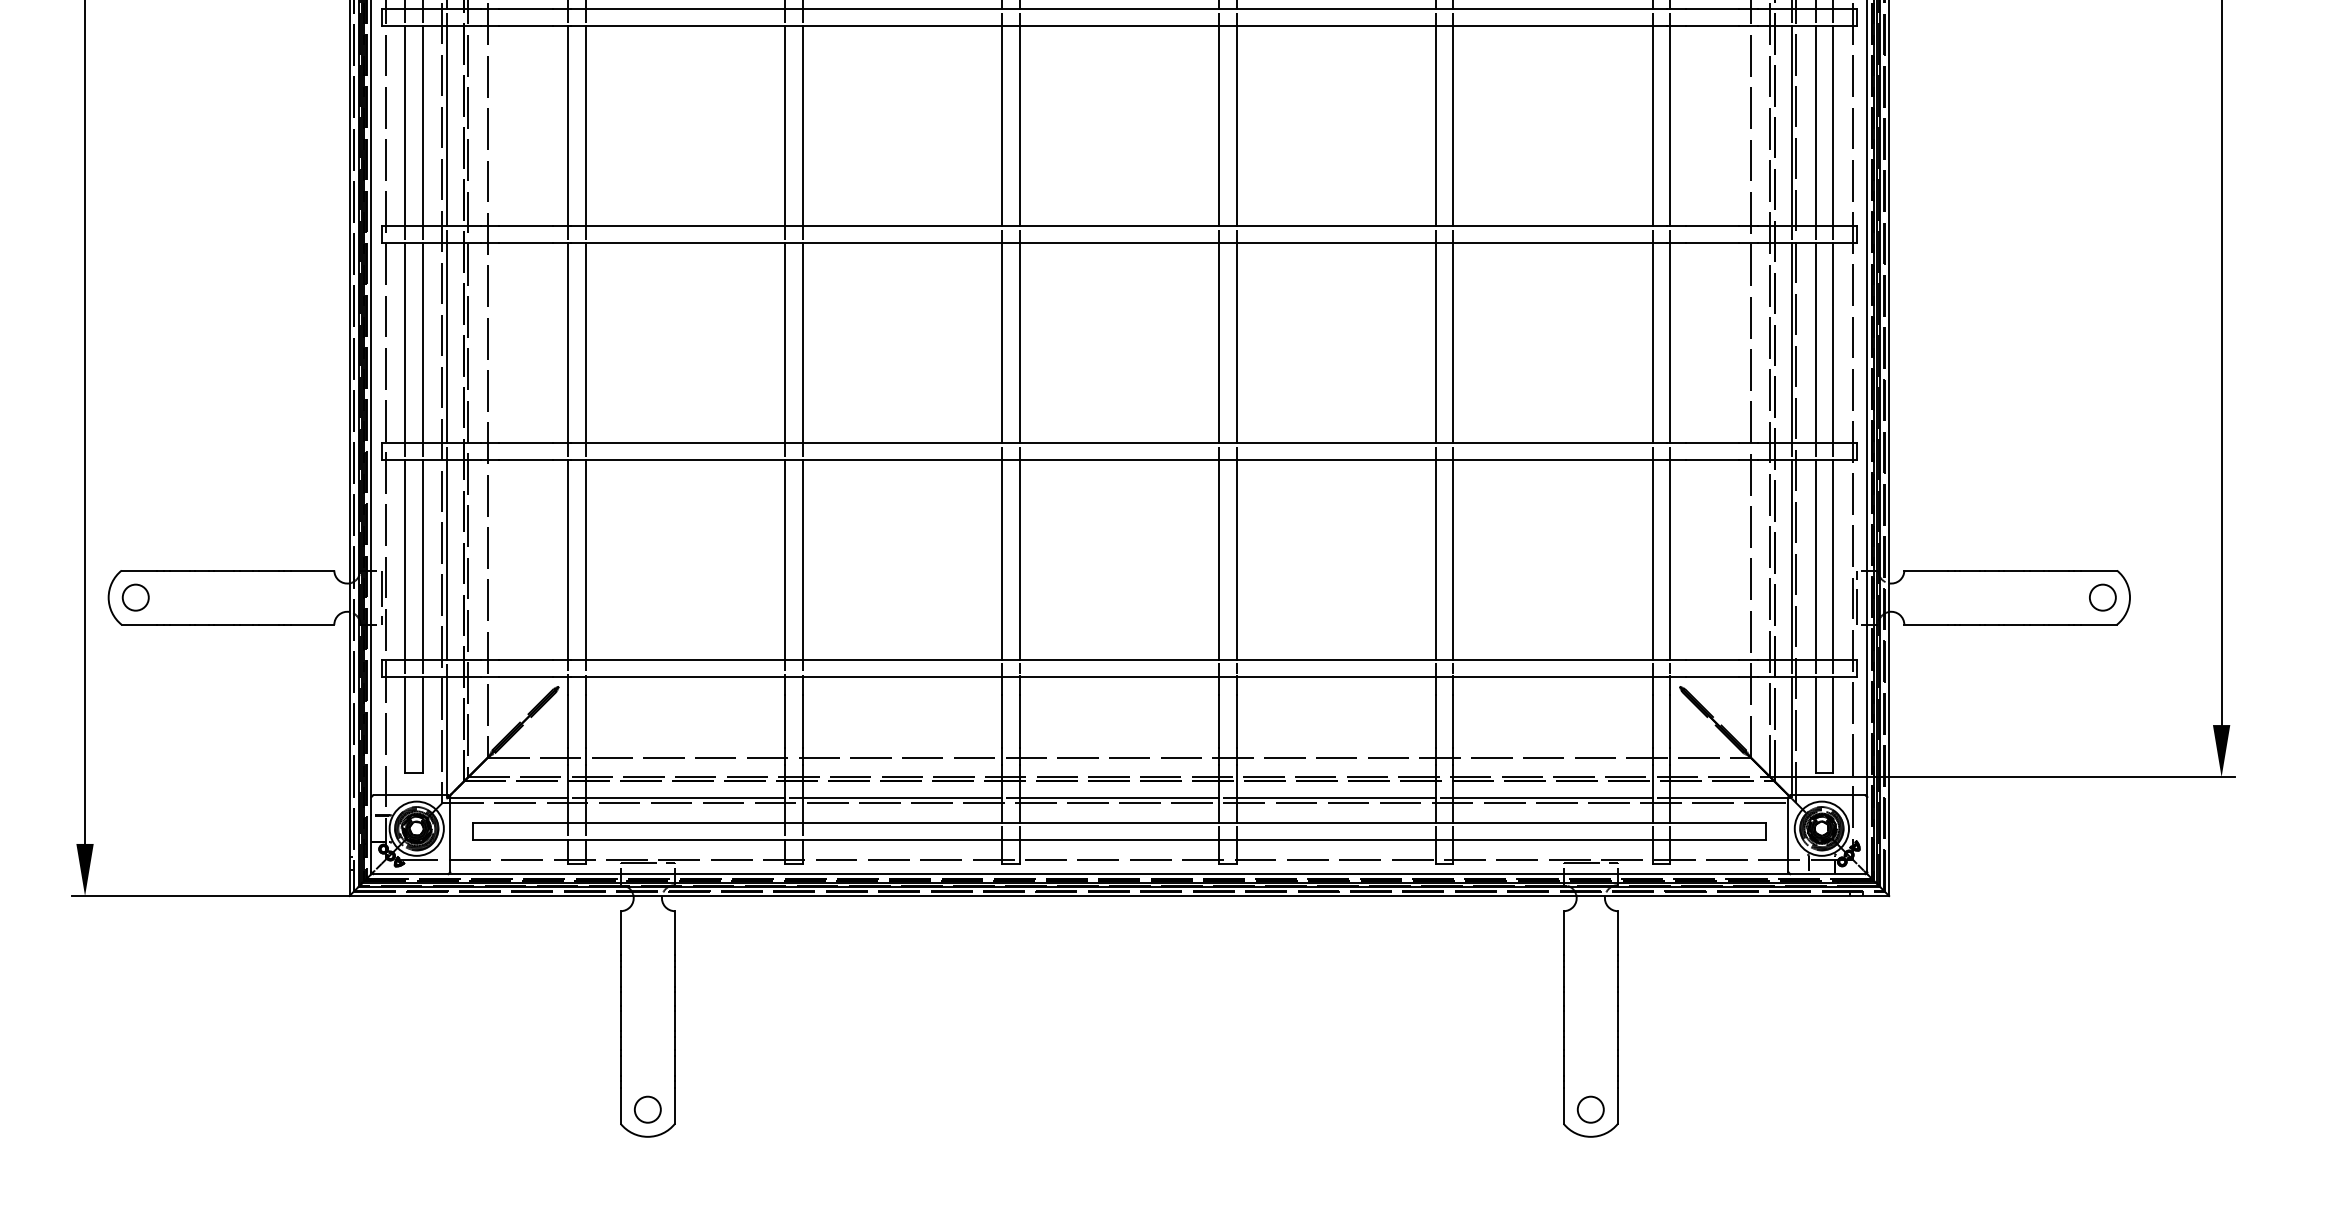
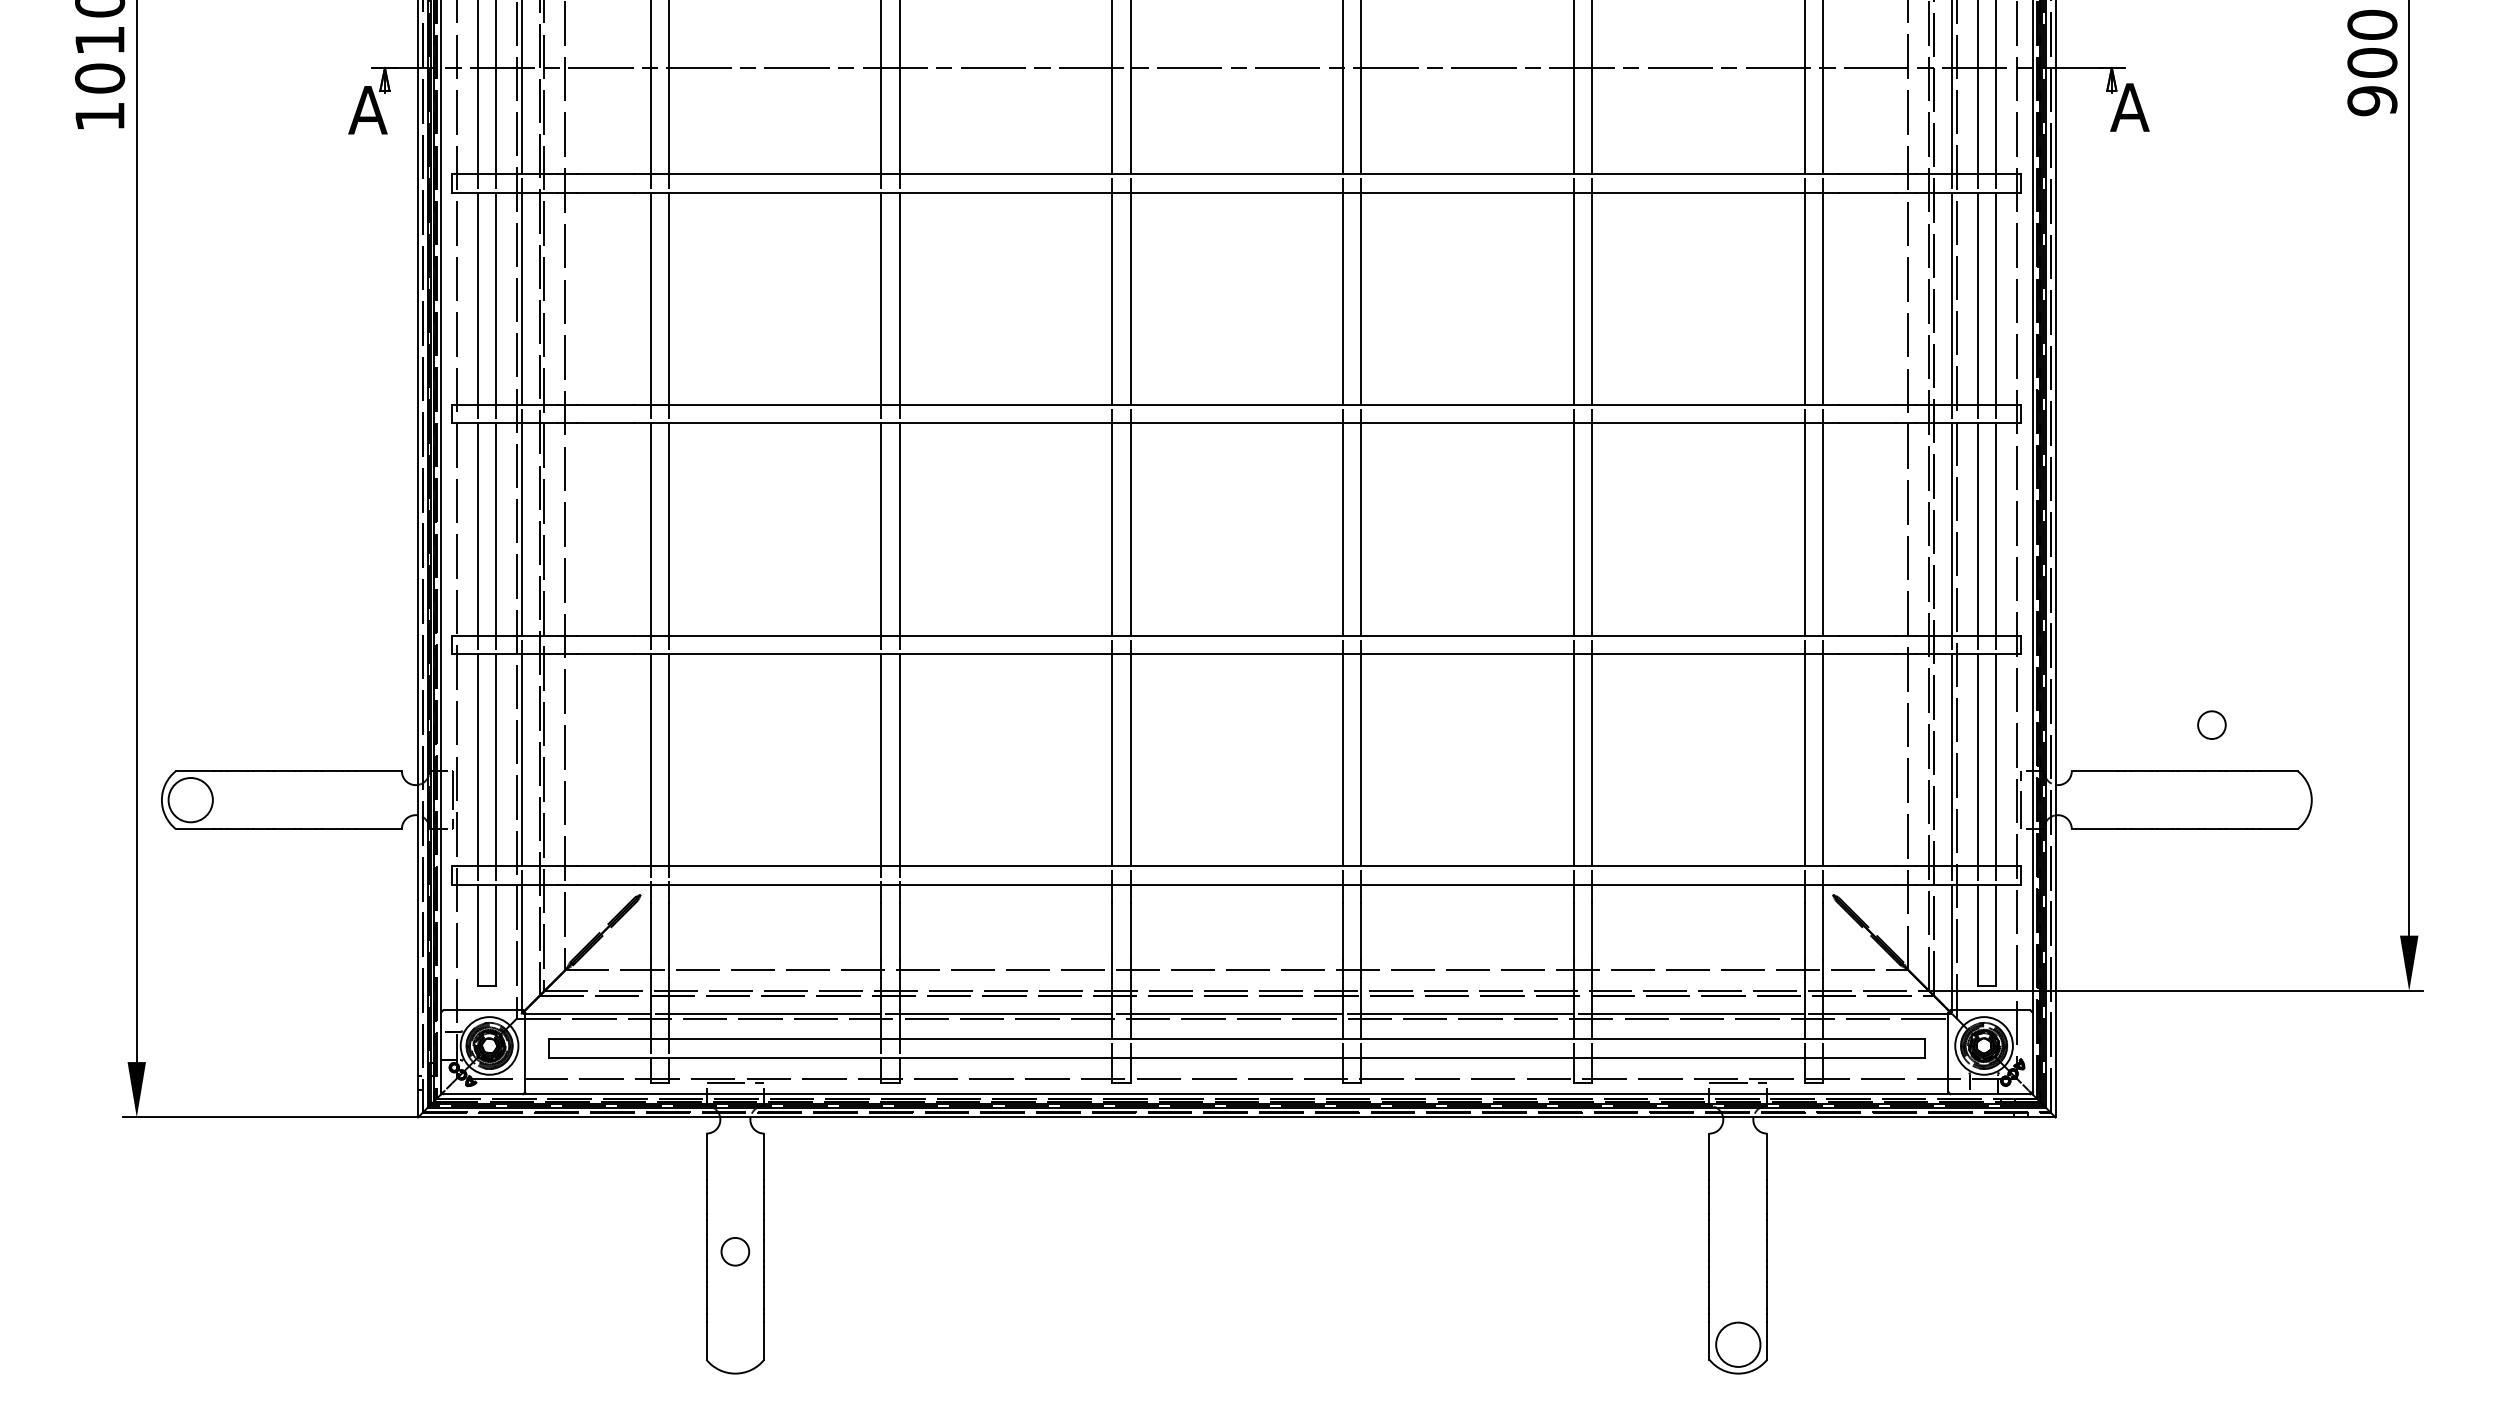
circle: (135, 597) -> (190, 800), size x1.6
circle: (2102, 597) -> (2211, 724), moved
circle: (647, 1109) -> (735, 1251), moved
circle: (1590, 1109) -> (1738, 1344), size x1.6

